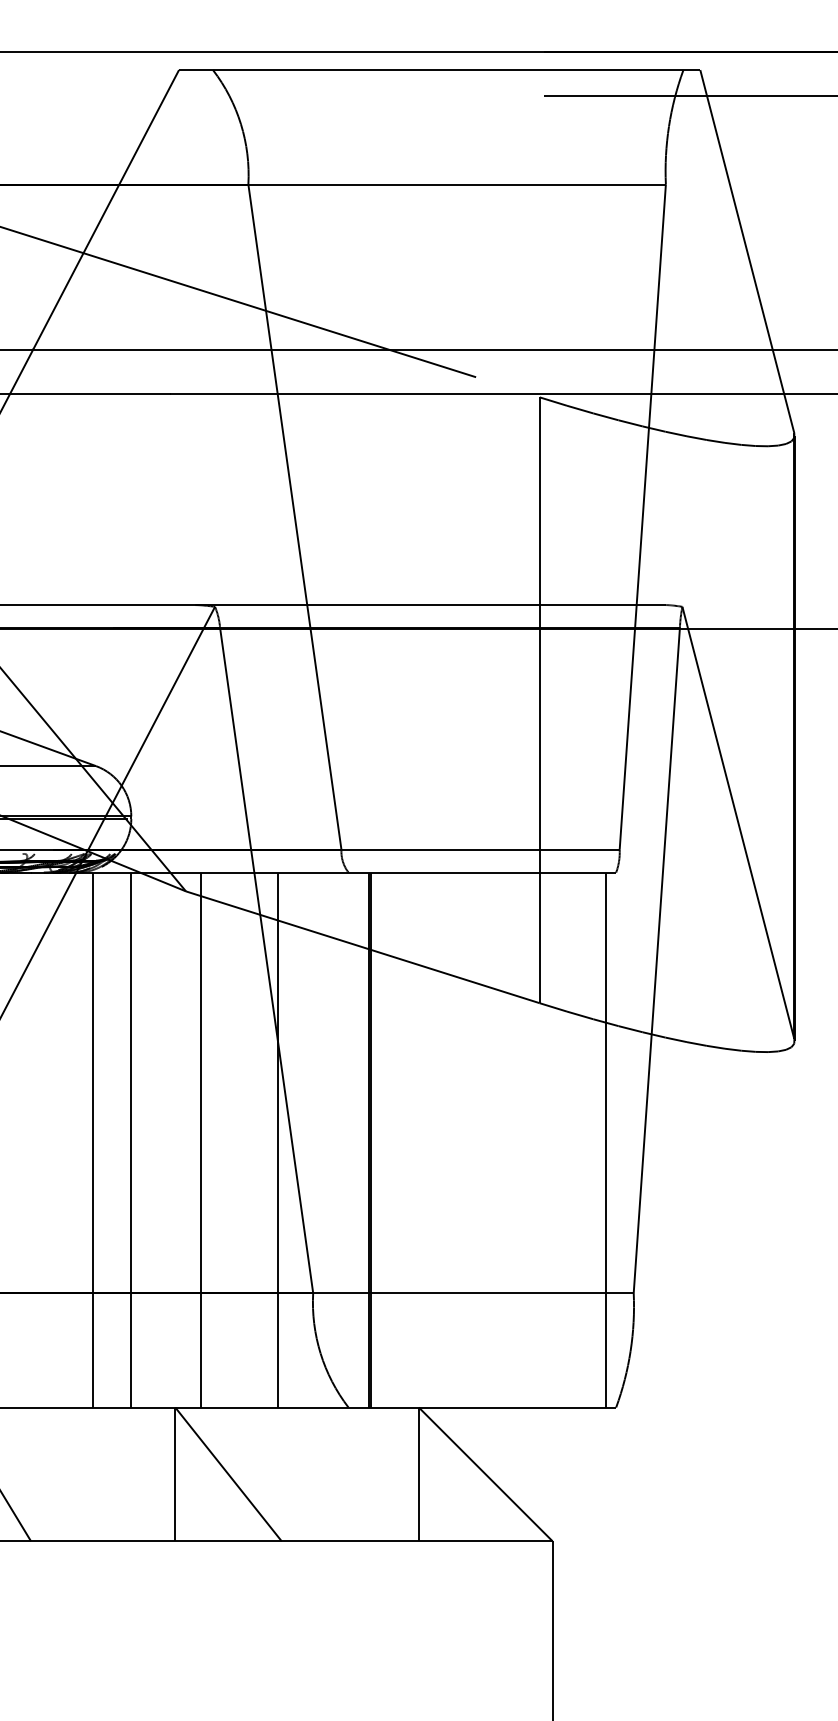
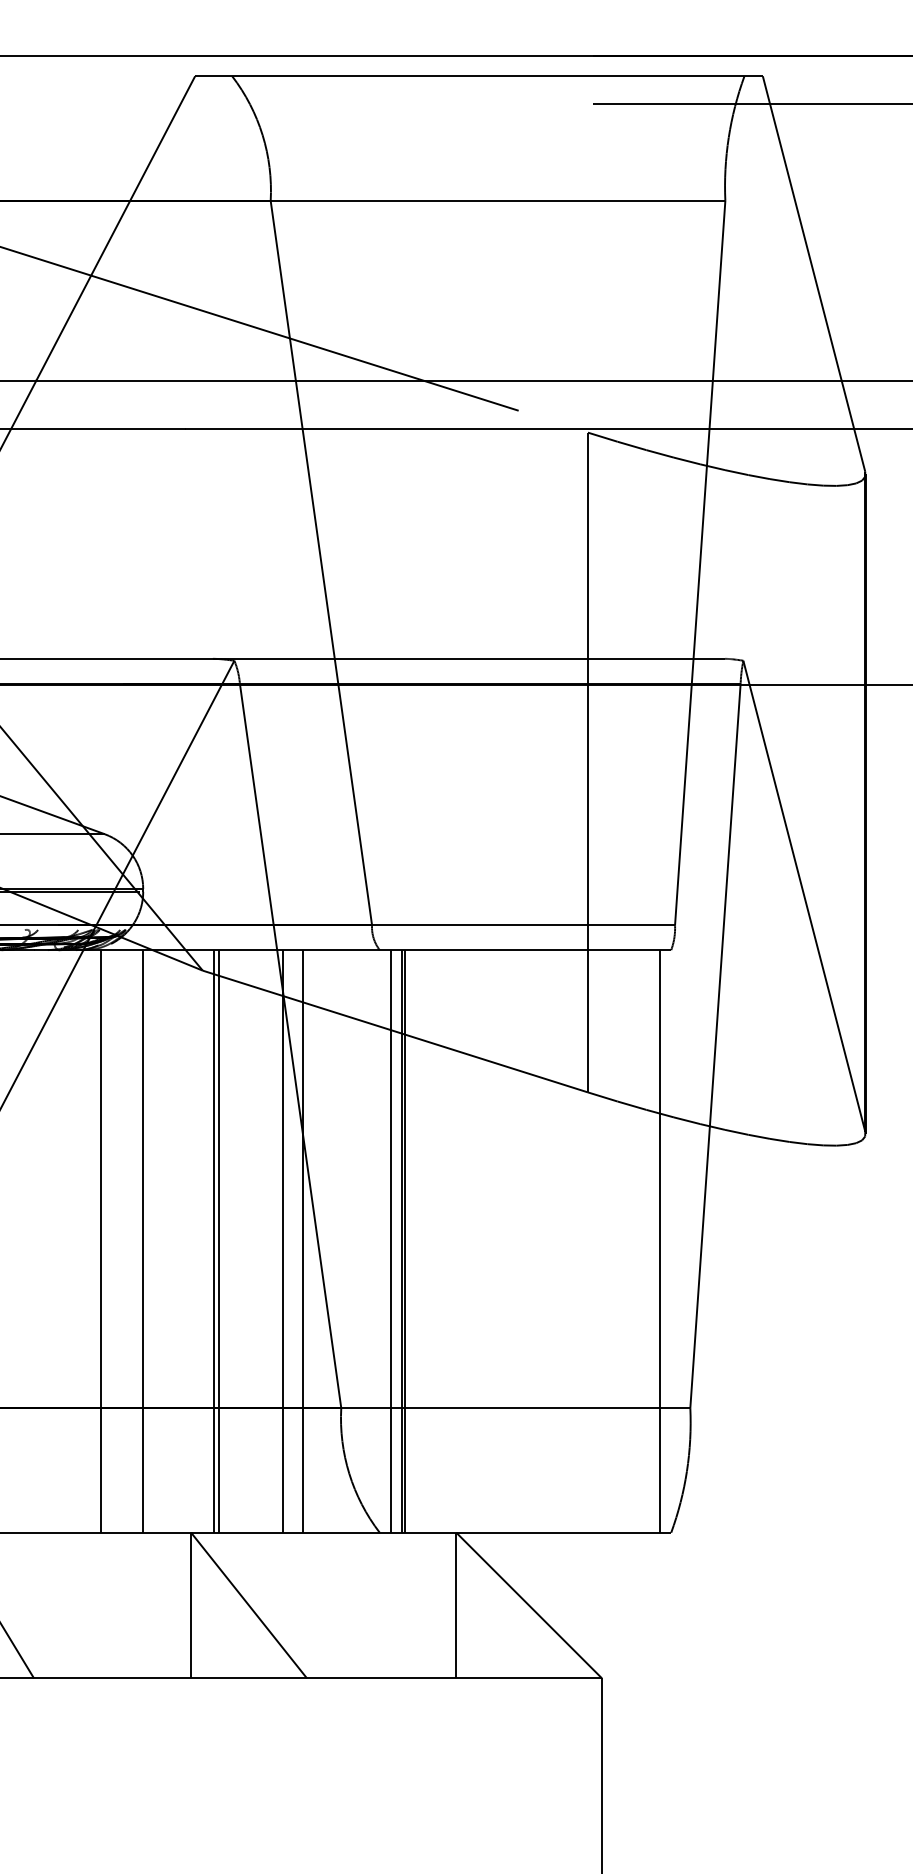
line: (195, 1139) -> (213, 1240), added
line: (259, 1139) -> (282, 1240), added
line: (359, 1139) -> (391, 1240), added

